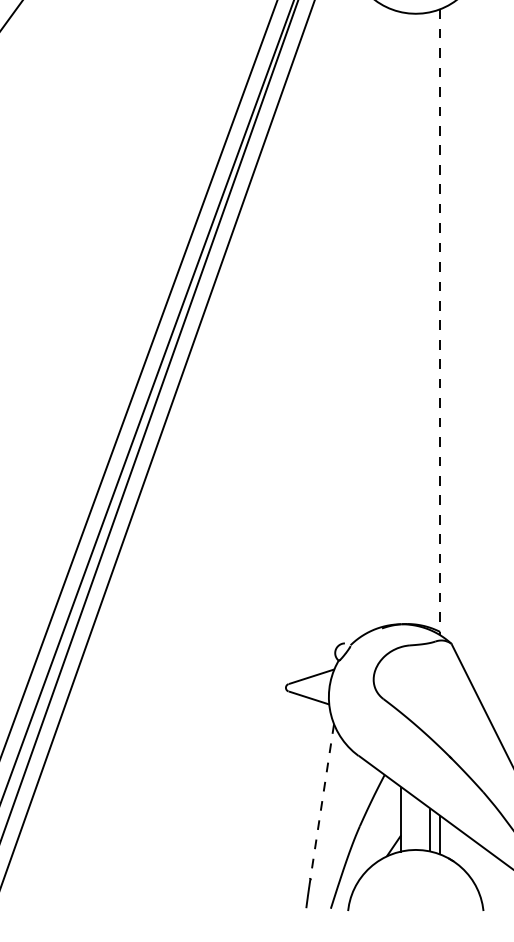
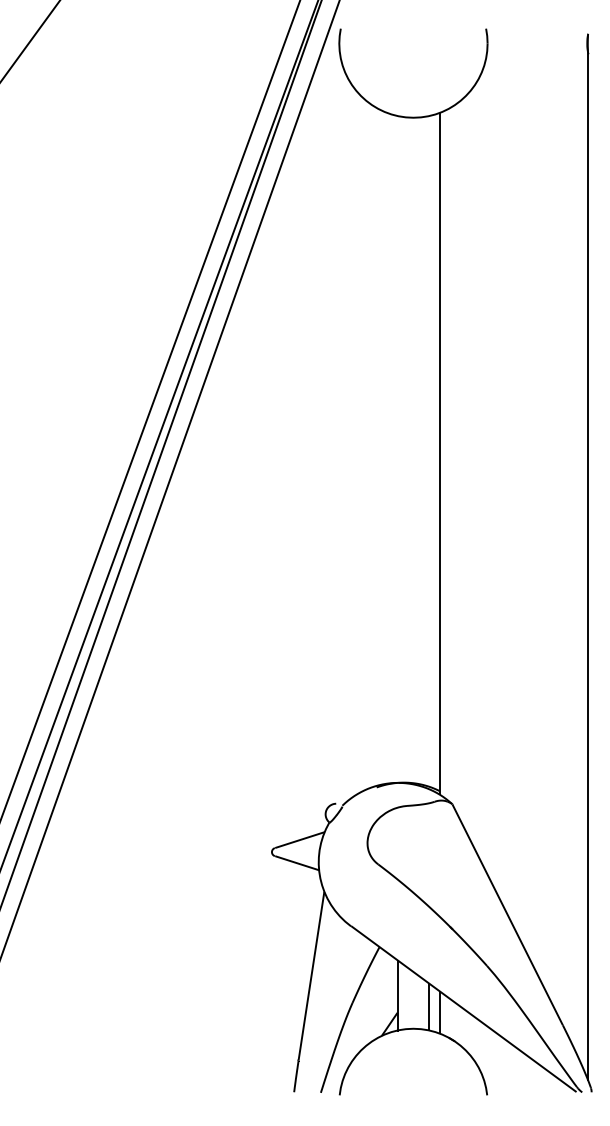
line: (439, 321) -> (439, 453), dashed -> solid
line: (322, 801) -> (311, 976), dashed -> solid

